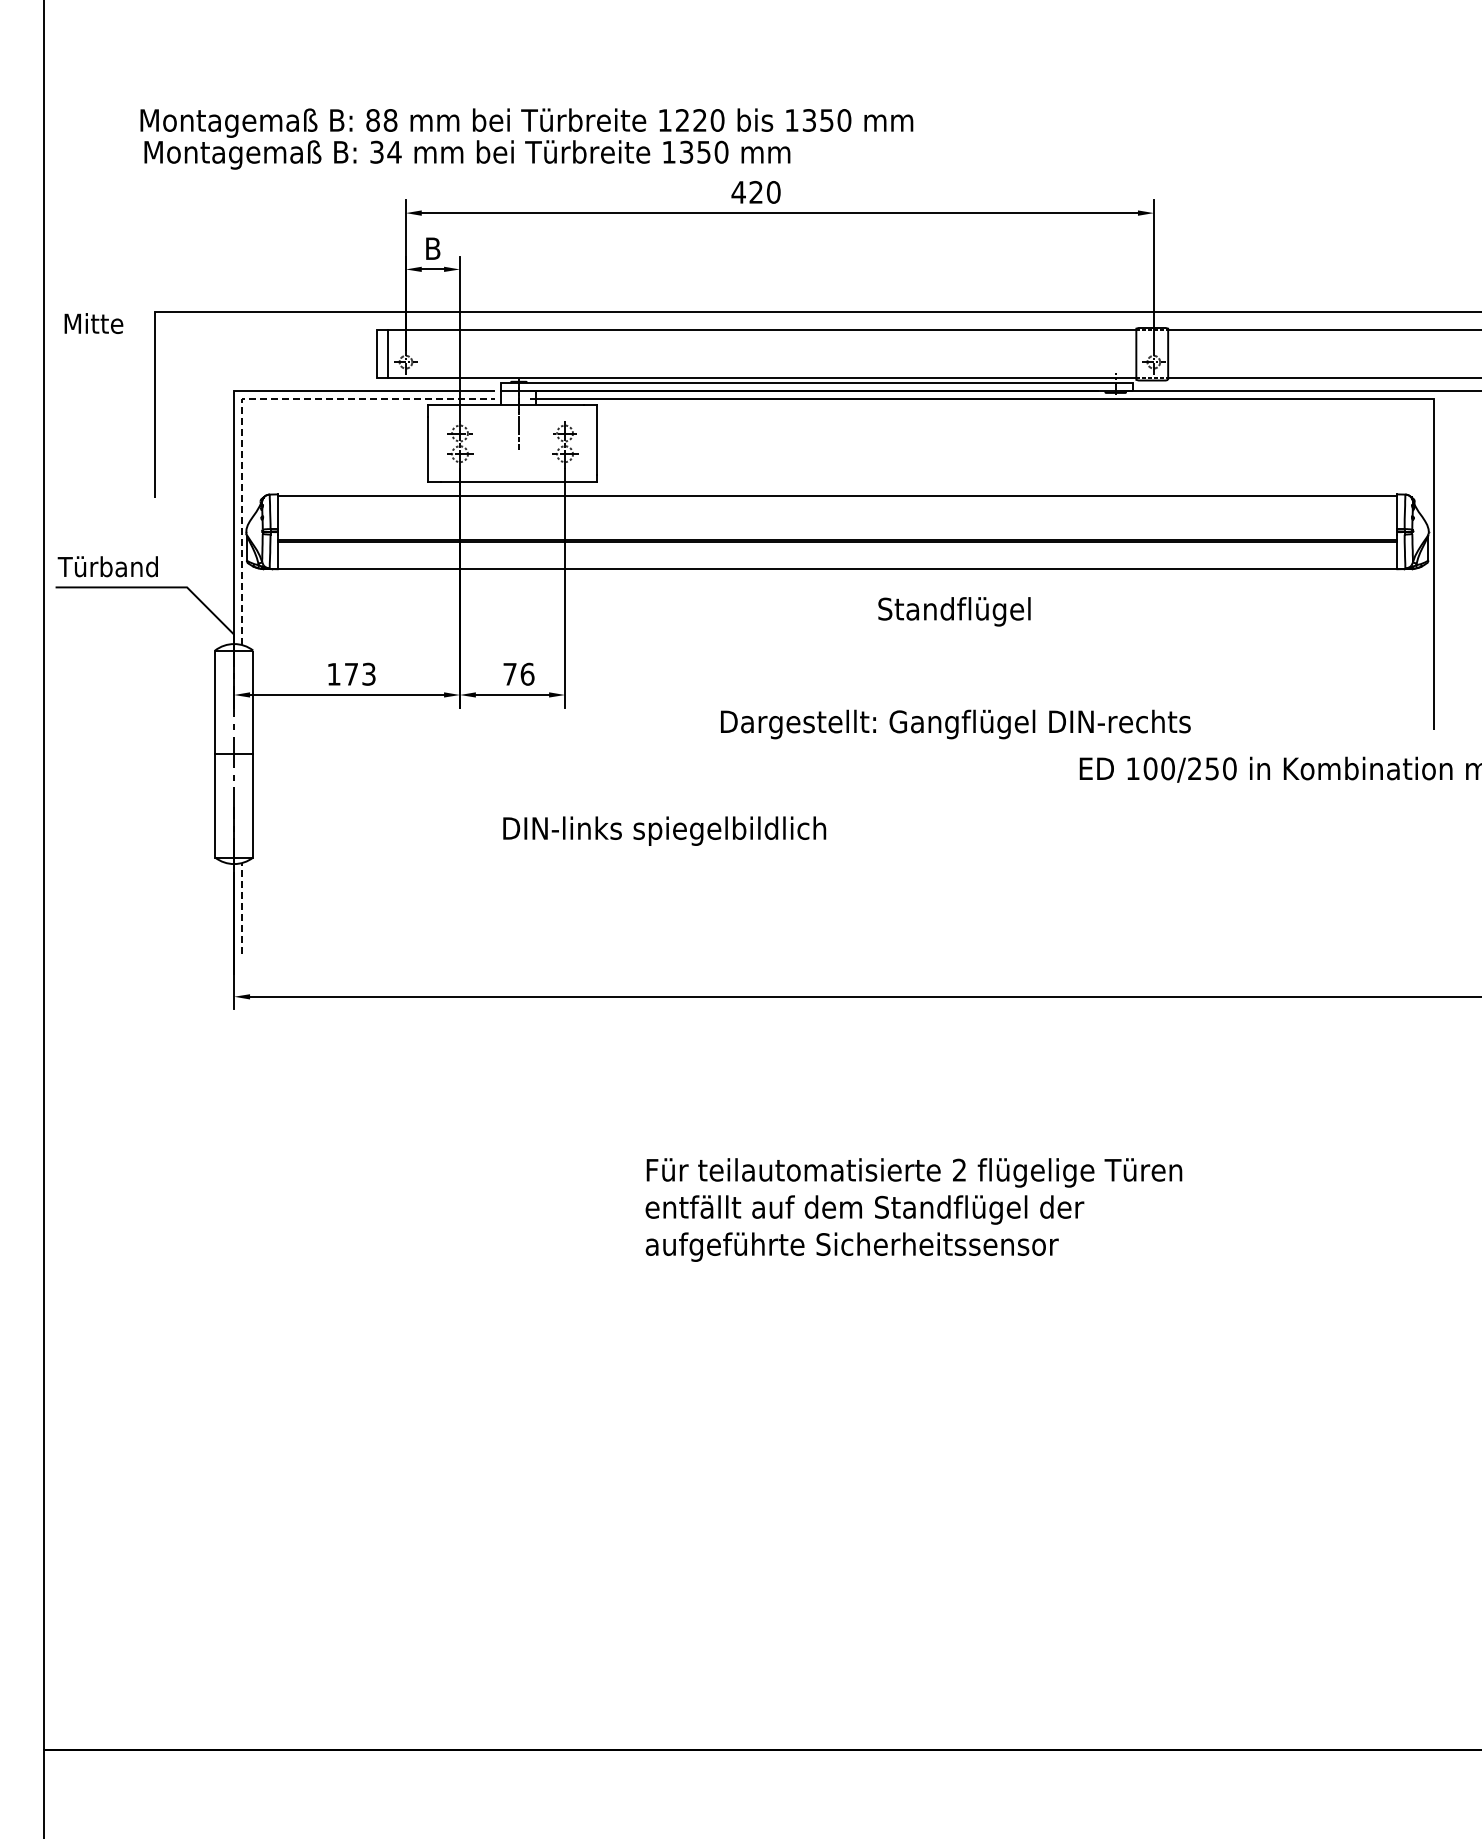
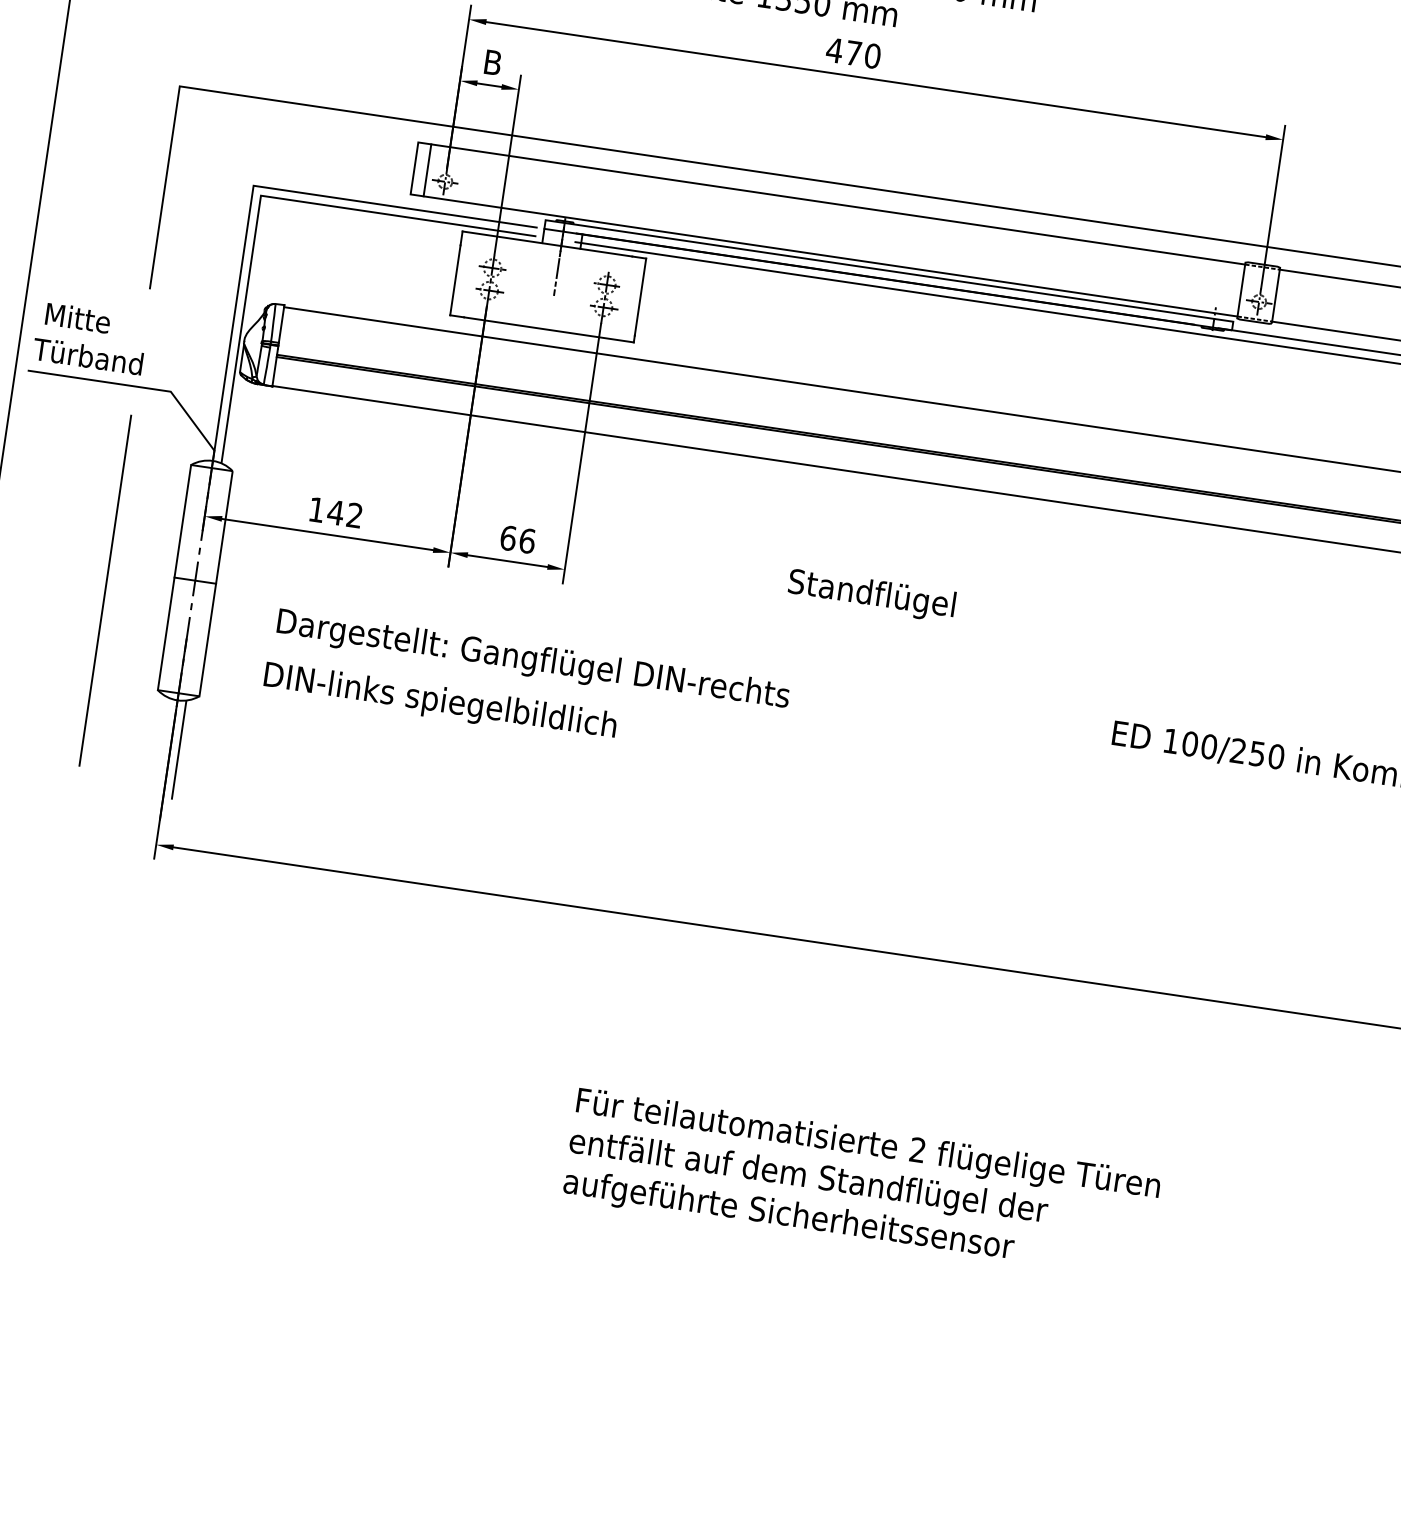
text: (755, 191) -> (853, 52), 420 -> 470
text: (93, 323) -> (77, 318), moved
line: (246, 399) -> (265, 196), dashed -> solid
text: (954, 611) -> (871, 595), moved
text: (510, 673) -> (508, 537), 76 -> 66
text: (359, 674) -> (344, 514), 173 -> 142
text: (955, 724) -> (532, 661), moved
line: (154, 774) -> (105, 590), added
text: (664, 830) -> (440, 701), moved
line: (242, 908) -> (179, 750), dashed -> solid

